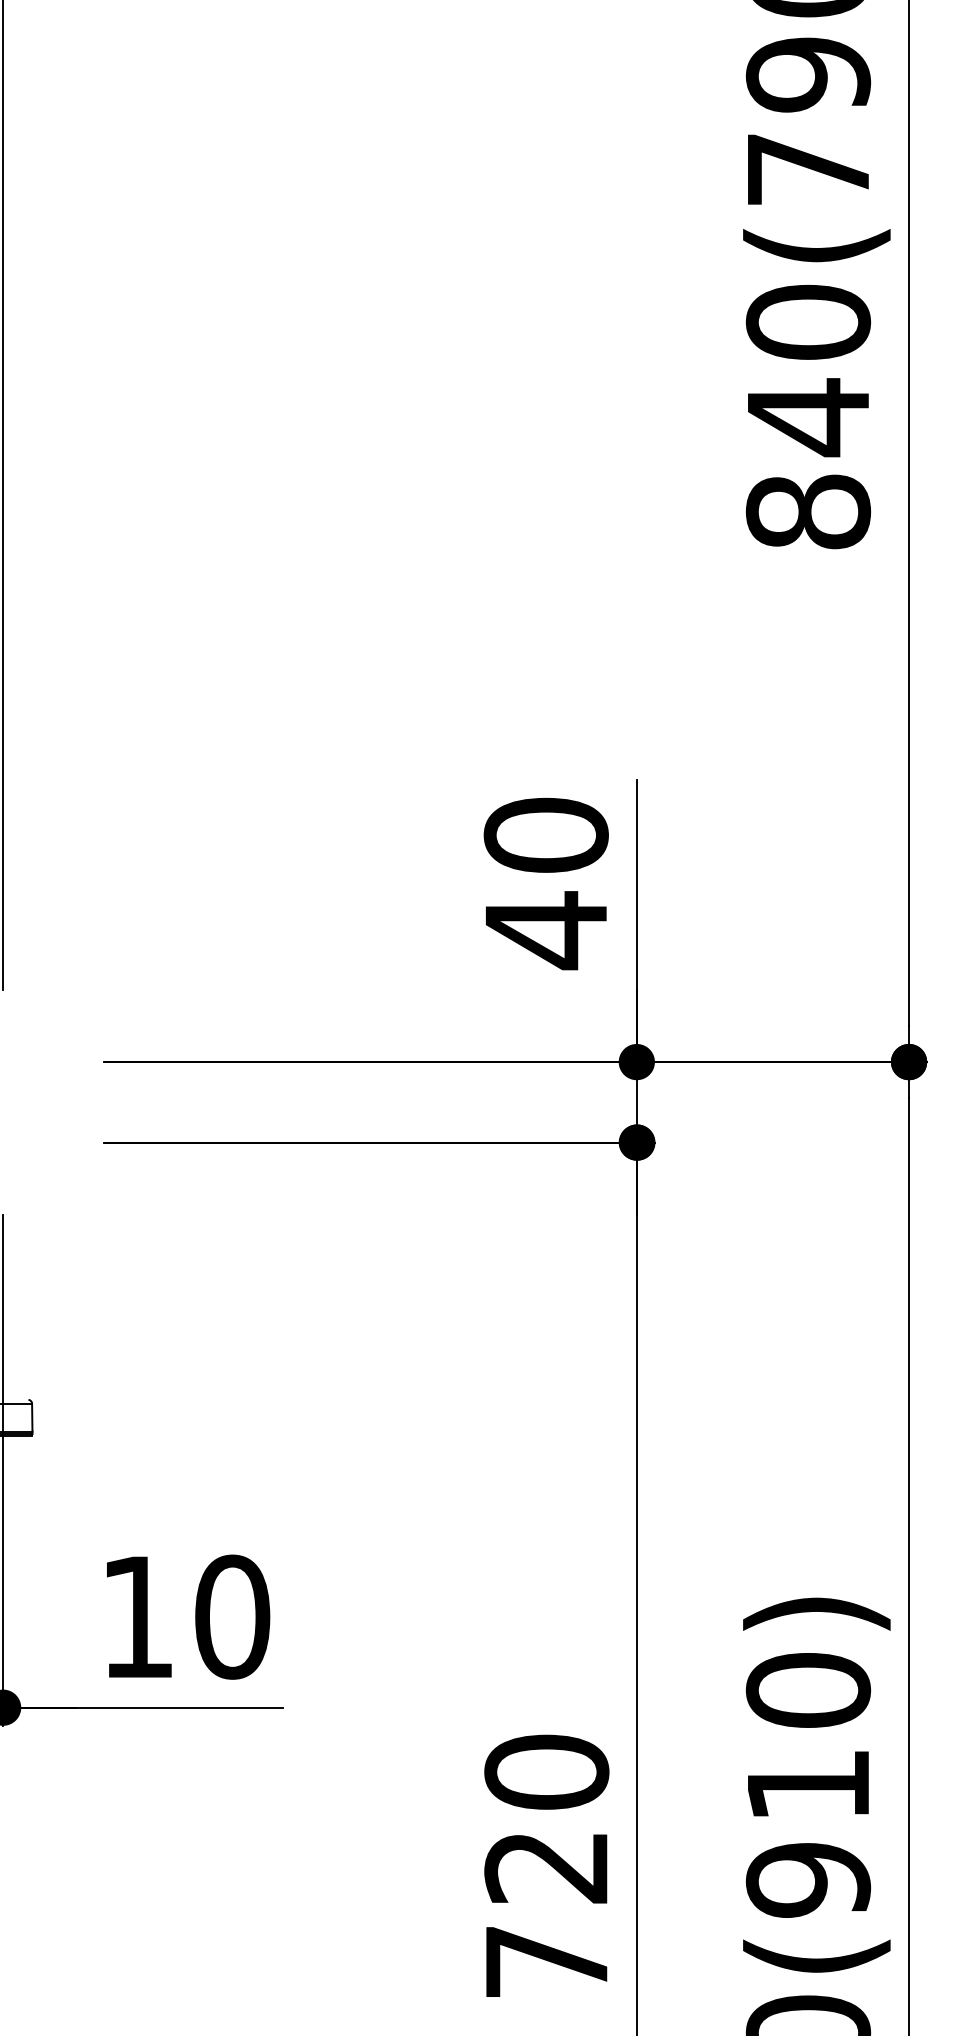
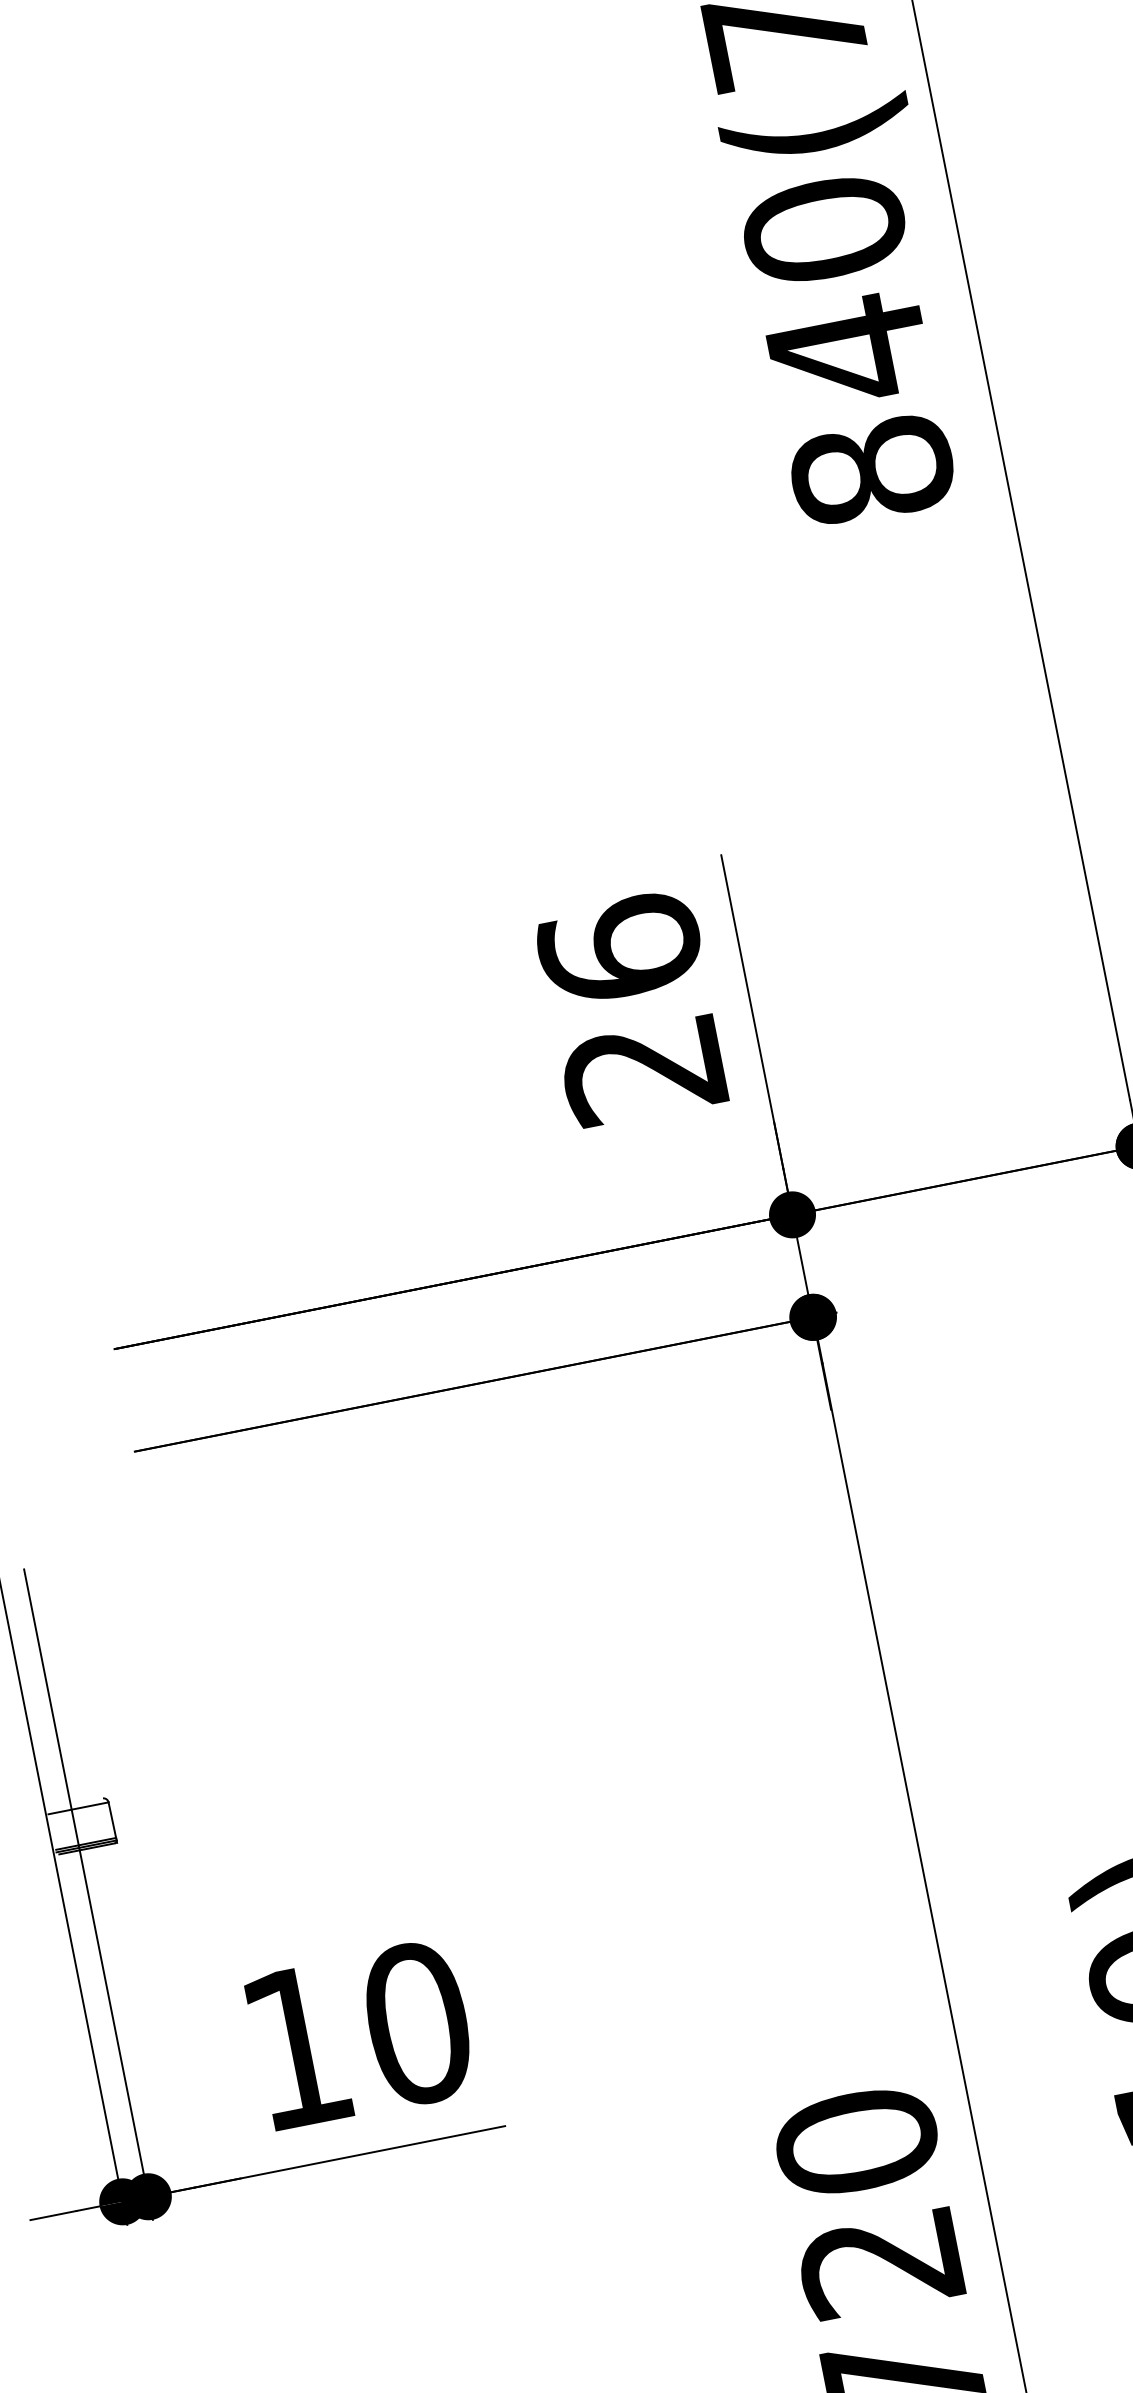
text: (545, 883) -> (631, 1010), 40 -> 26

